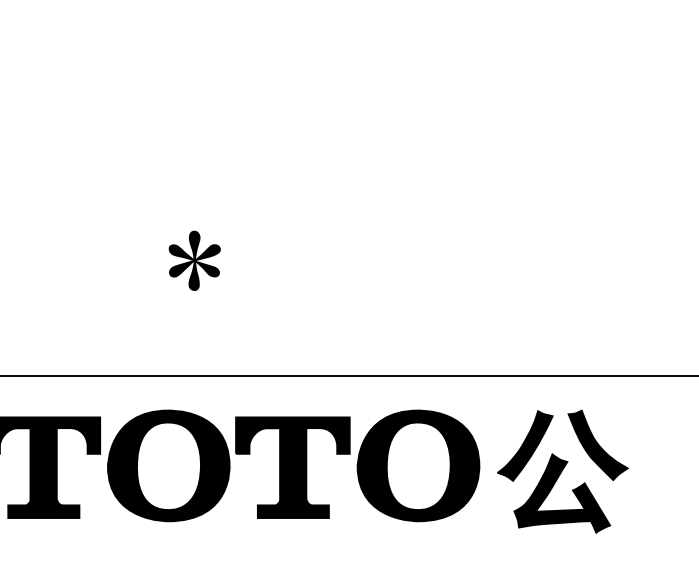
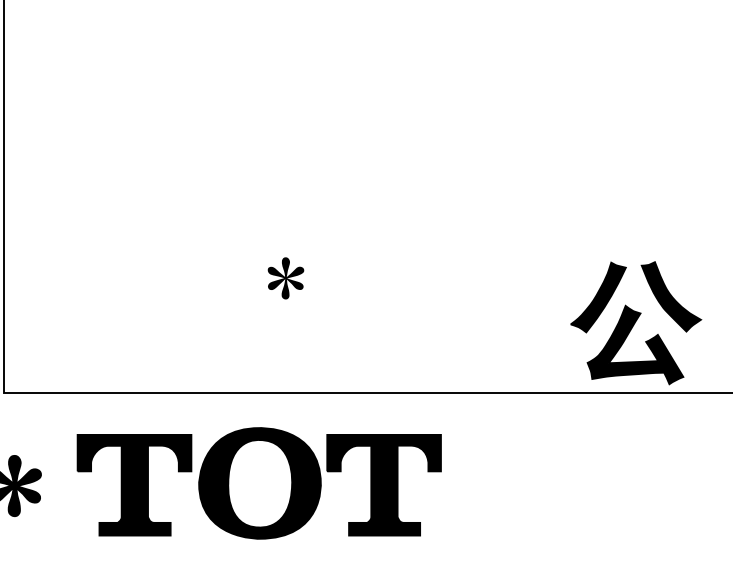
part: (194, 261) -> (285, 278), size x0.7
part: (418, 466) -> (509, 483), removed
part: (563, 472) -> (636, 323), moved

